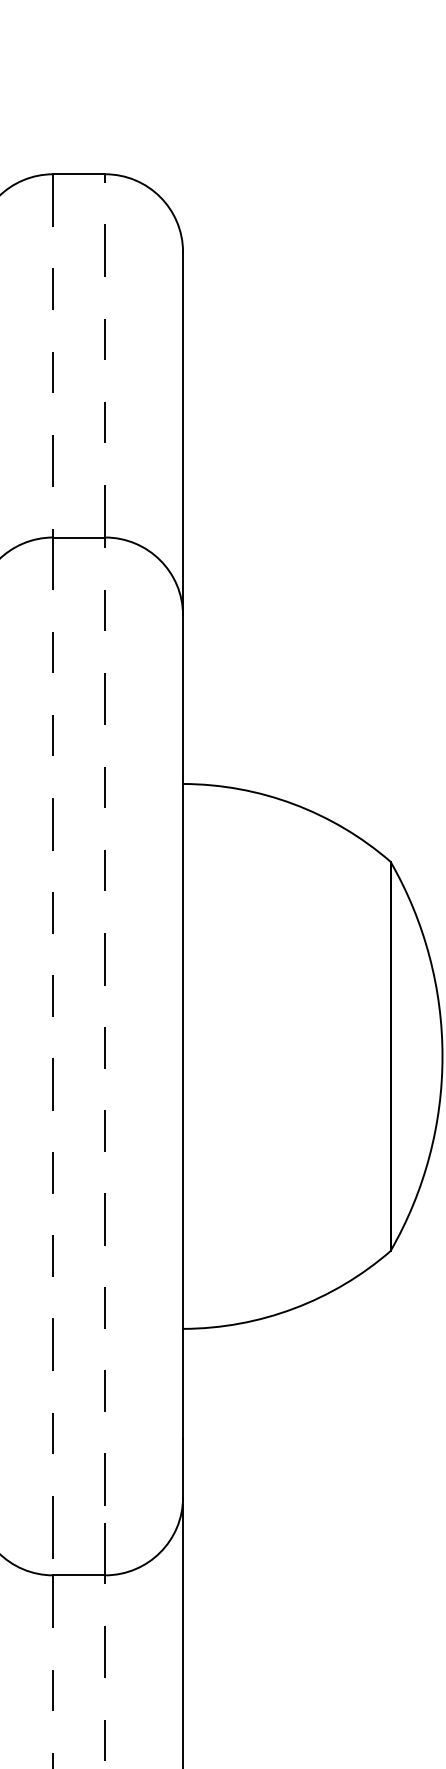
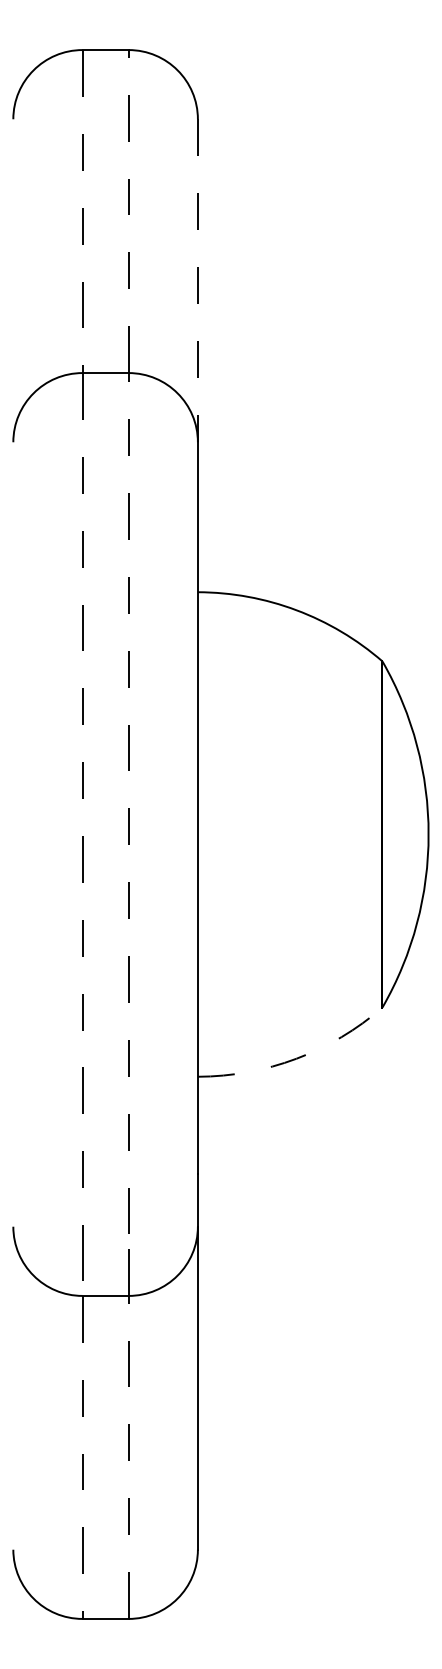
line: (182, 433) -> (197, 280), solid -> dashed
arc: (293, 1308) -> (296, 1058), solid -> dashed

